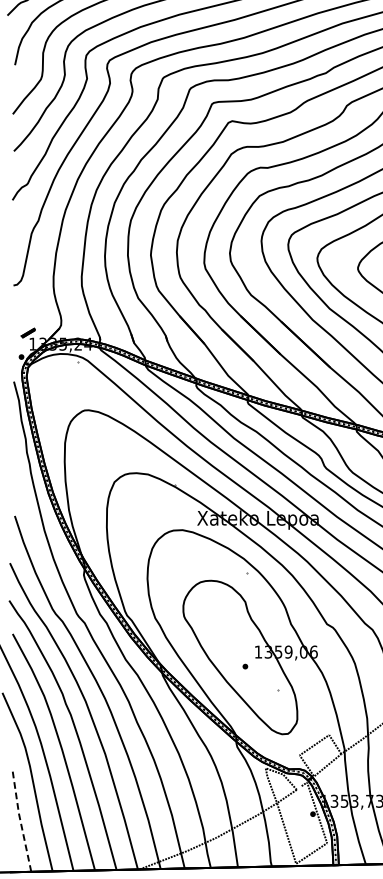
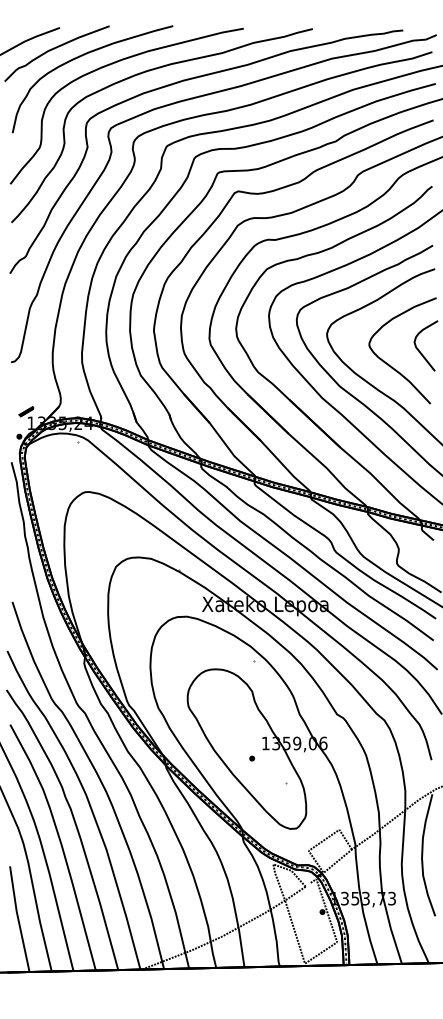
line: (20, 820) -> (18, 918), dashed -> solid

